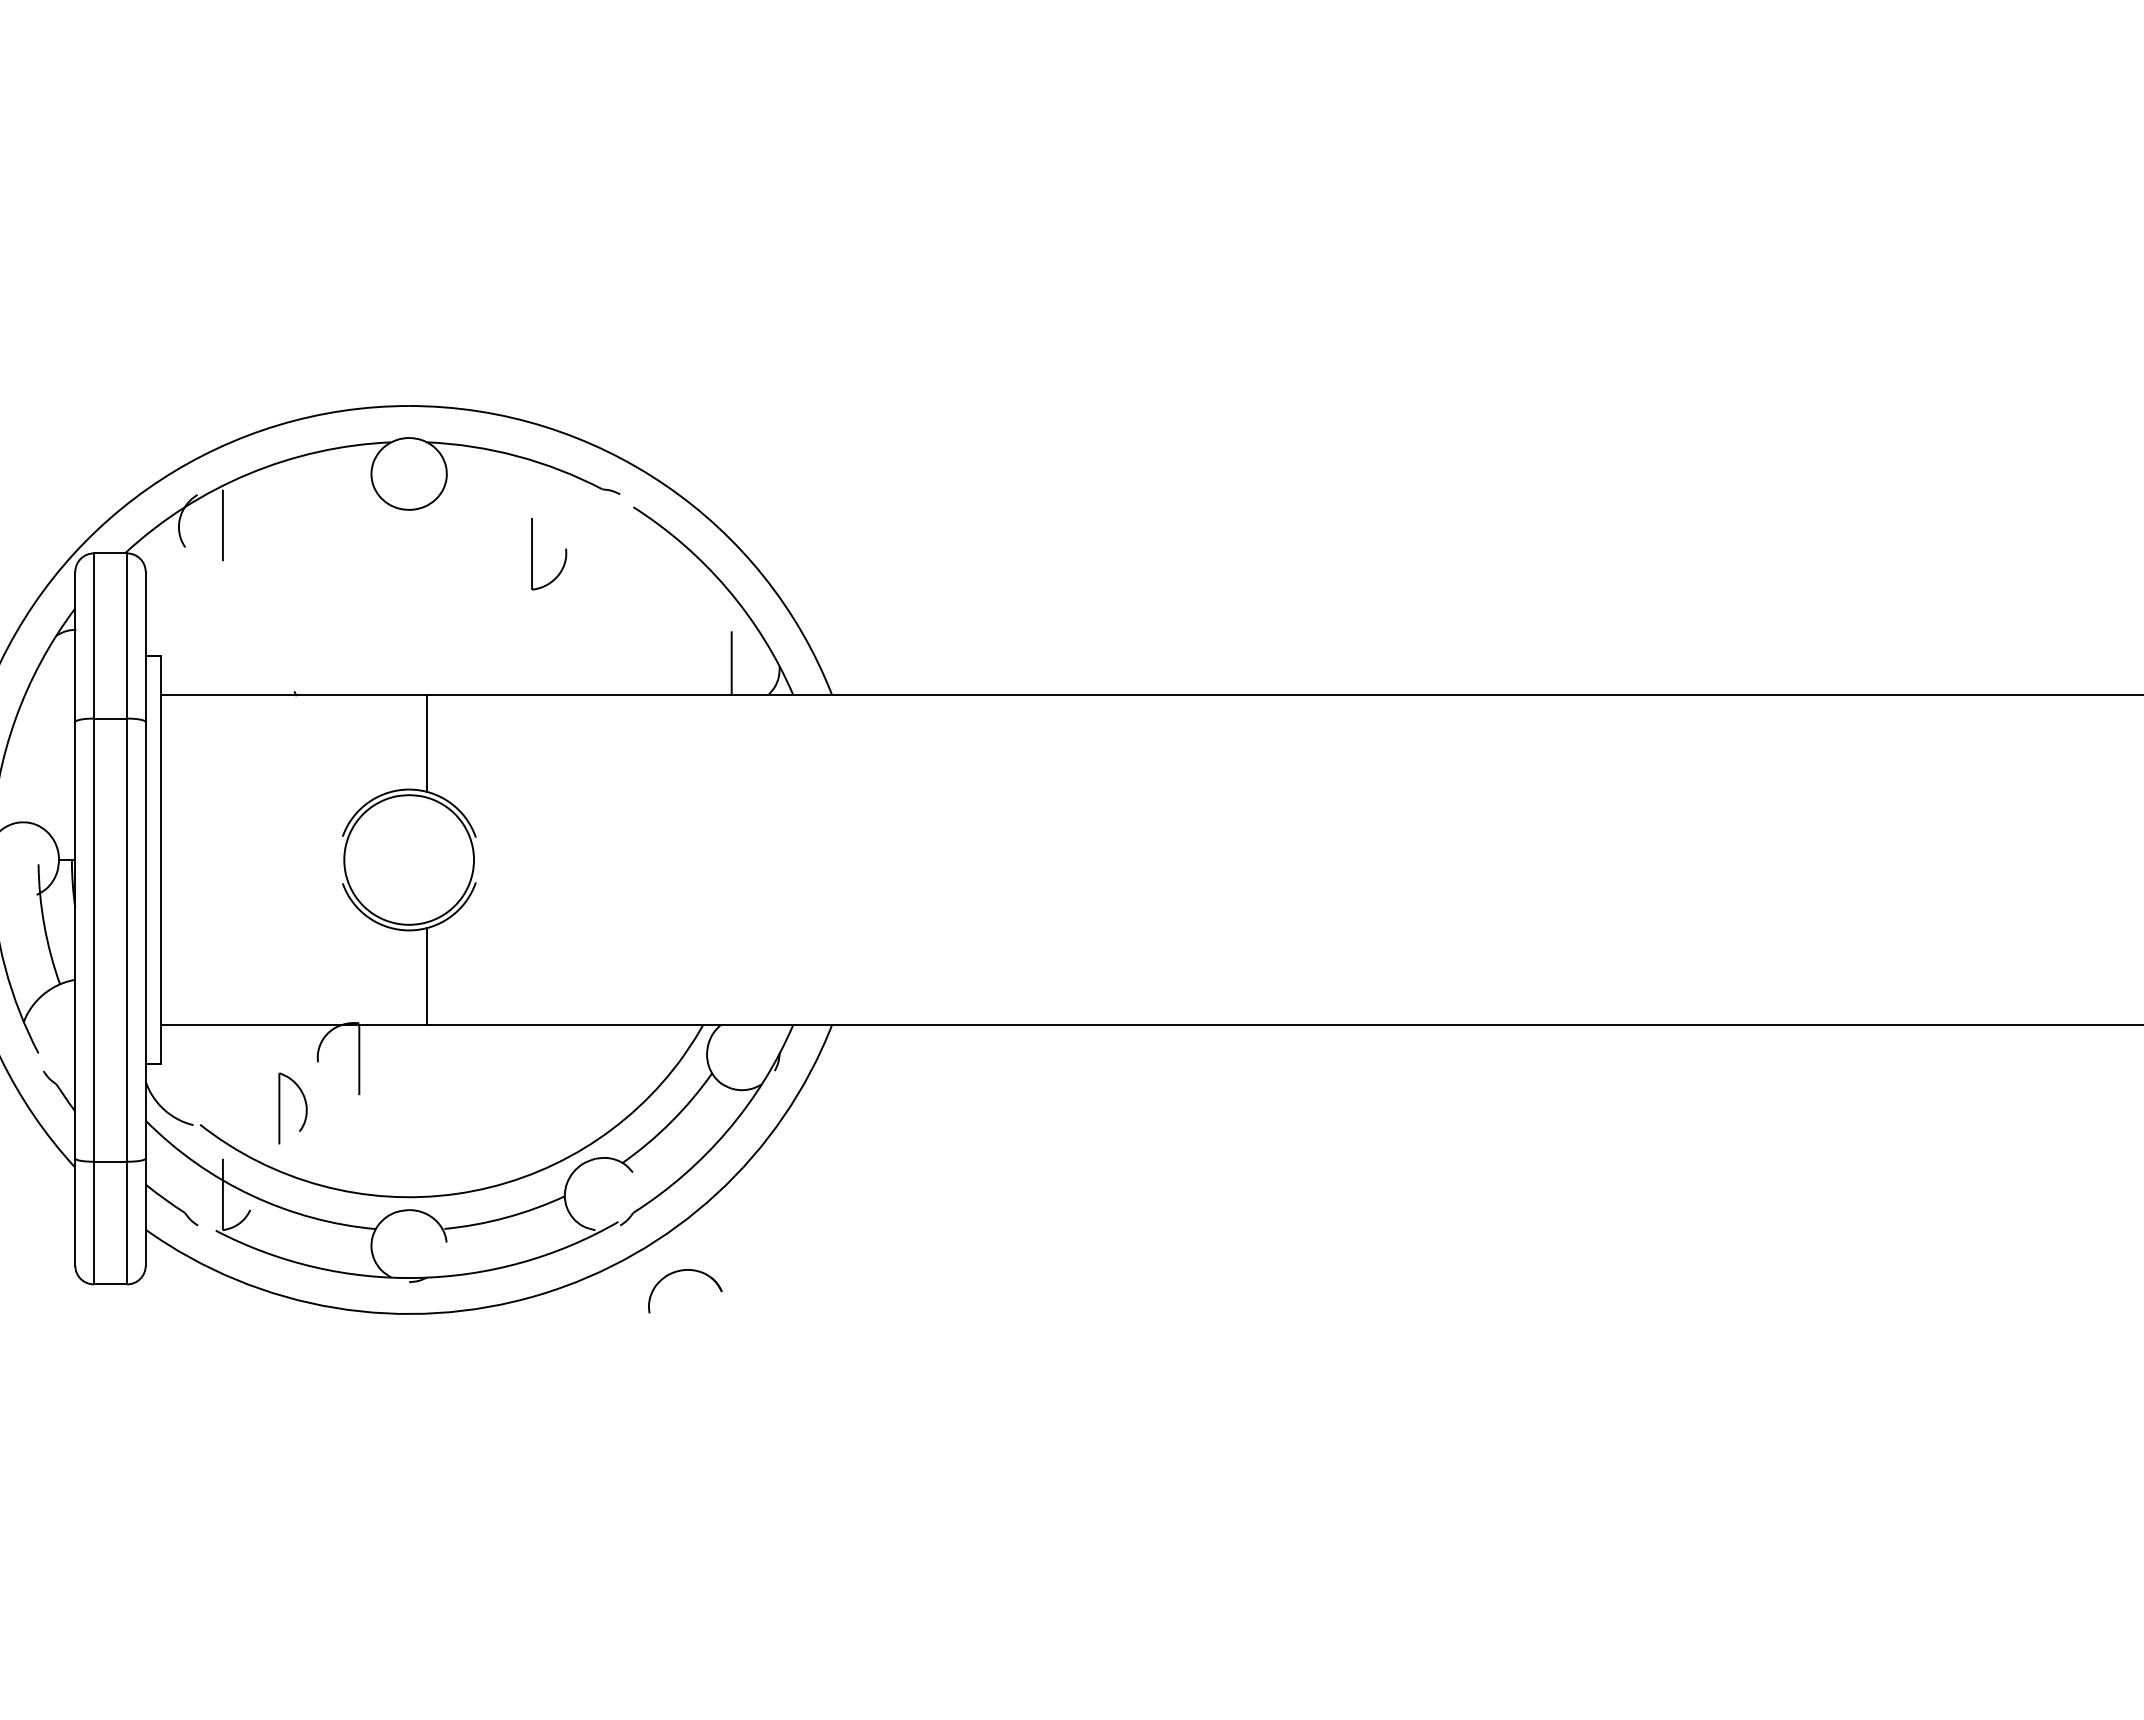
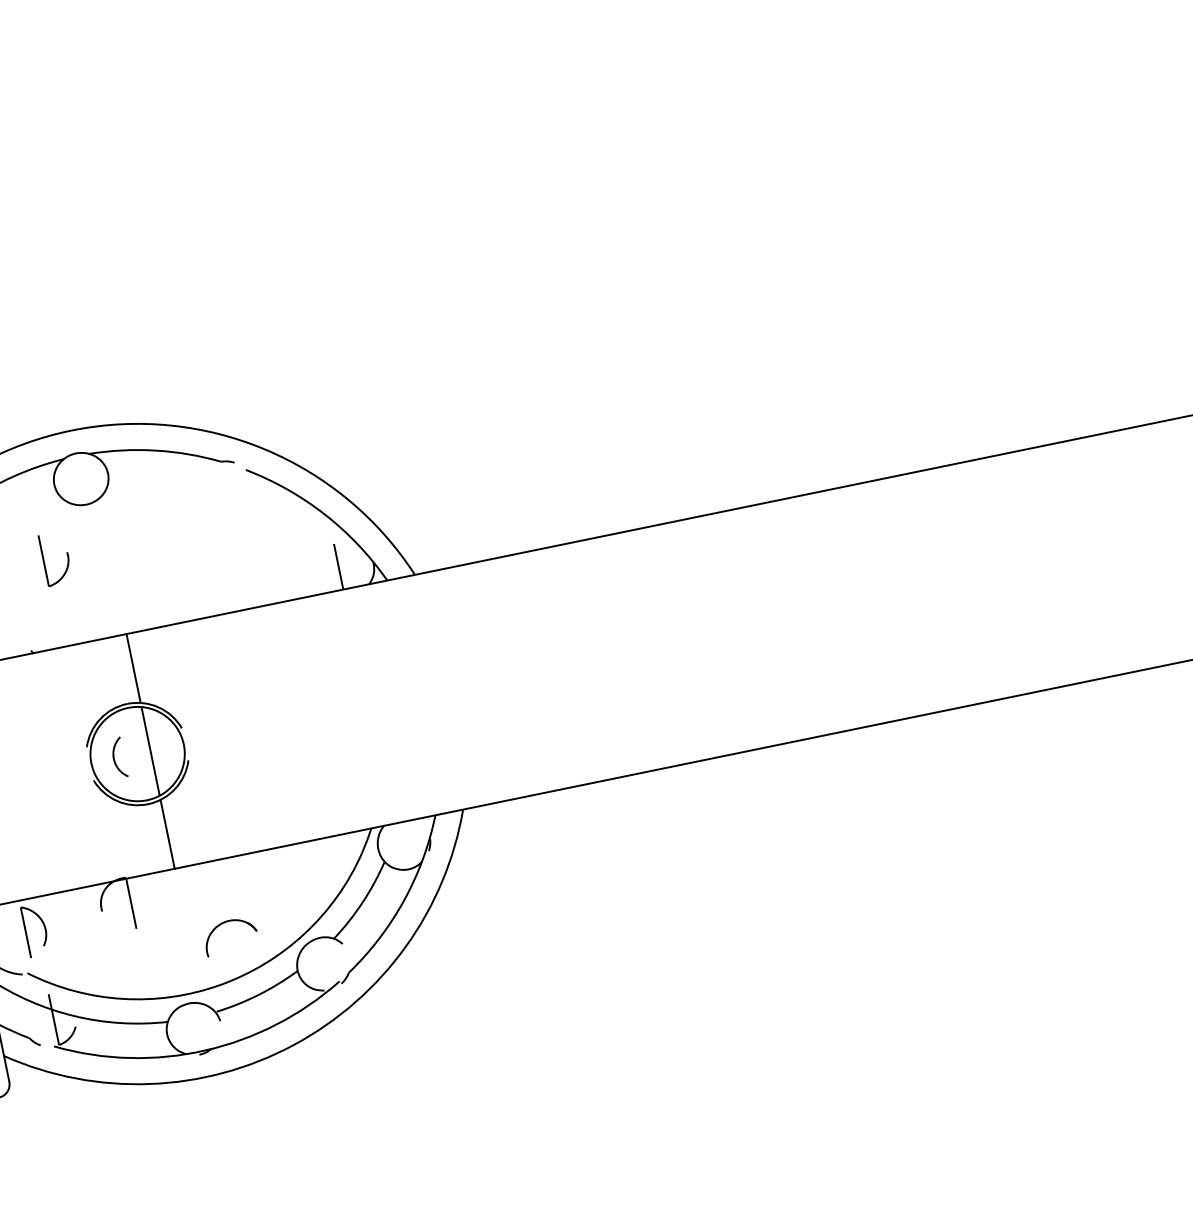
part: (564, 559) -> (67, 560), moved
curve: (376, 859) -> (114, 758), added
line: (427, 859) -> (150, 751), added
part: (280, 1108) -> (26, 932), moved
part: (683, 1271) -> (226, 922), moved

